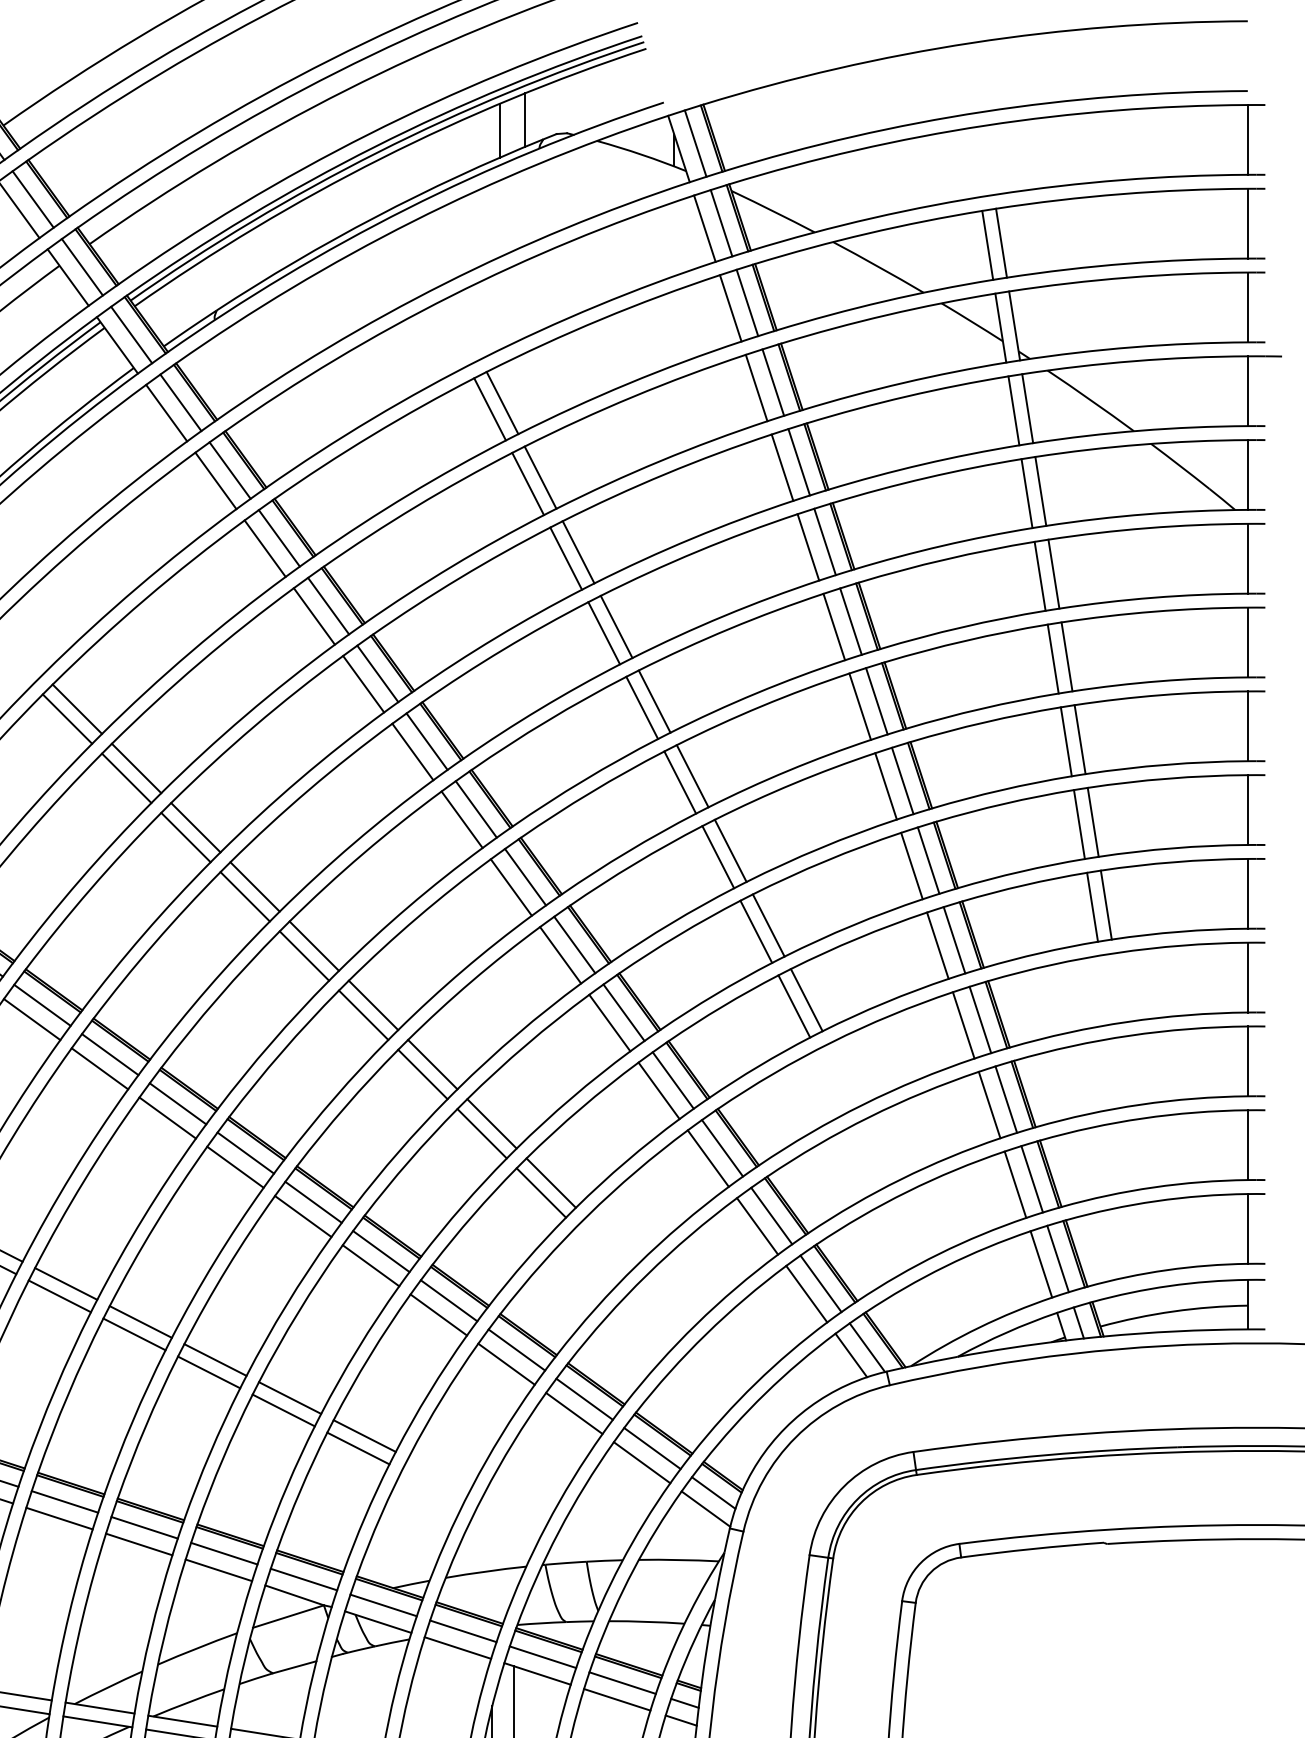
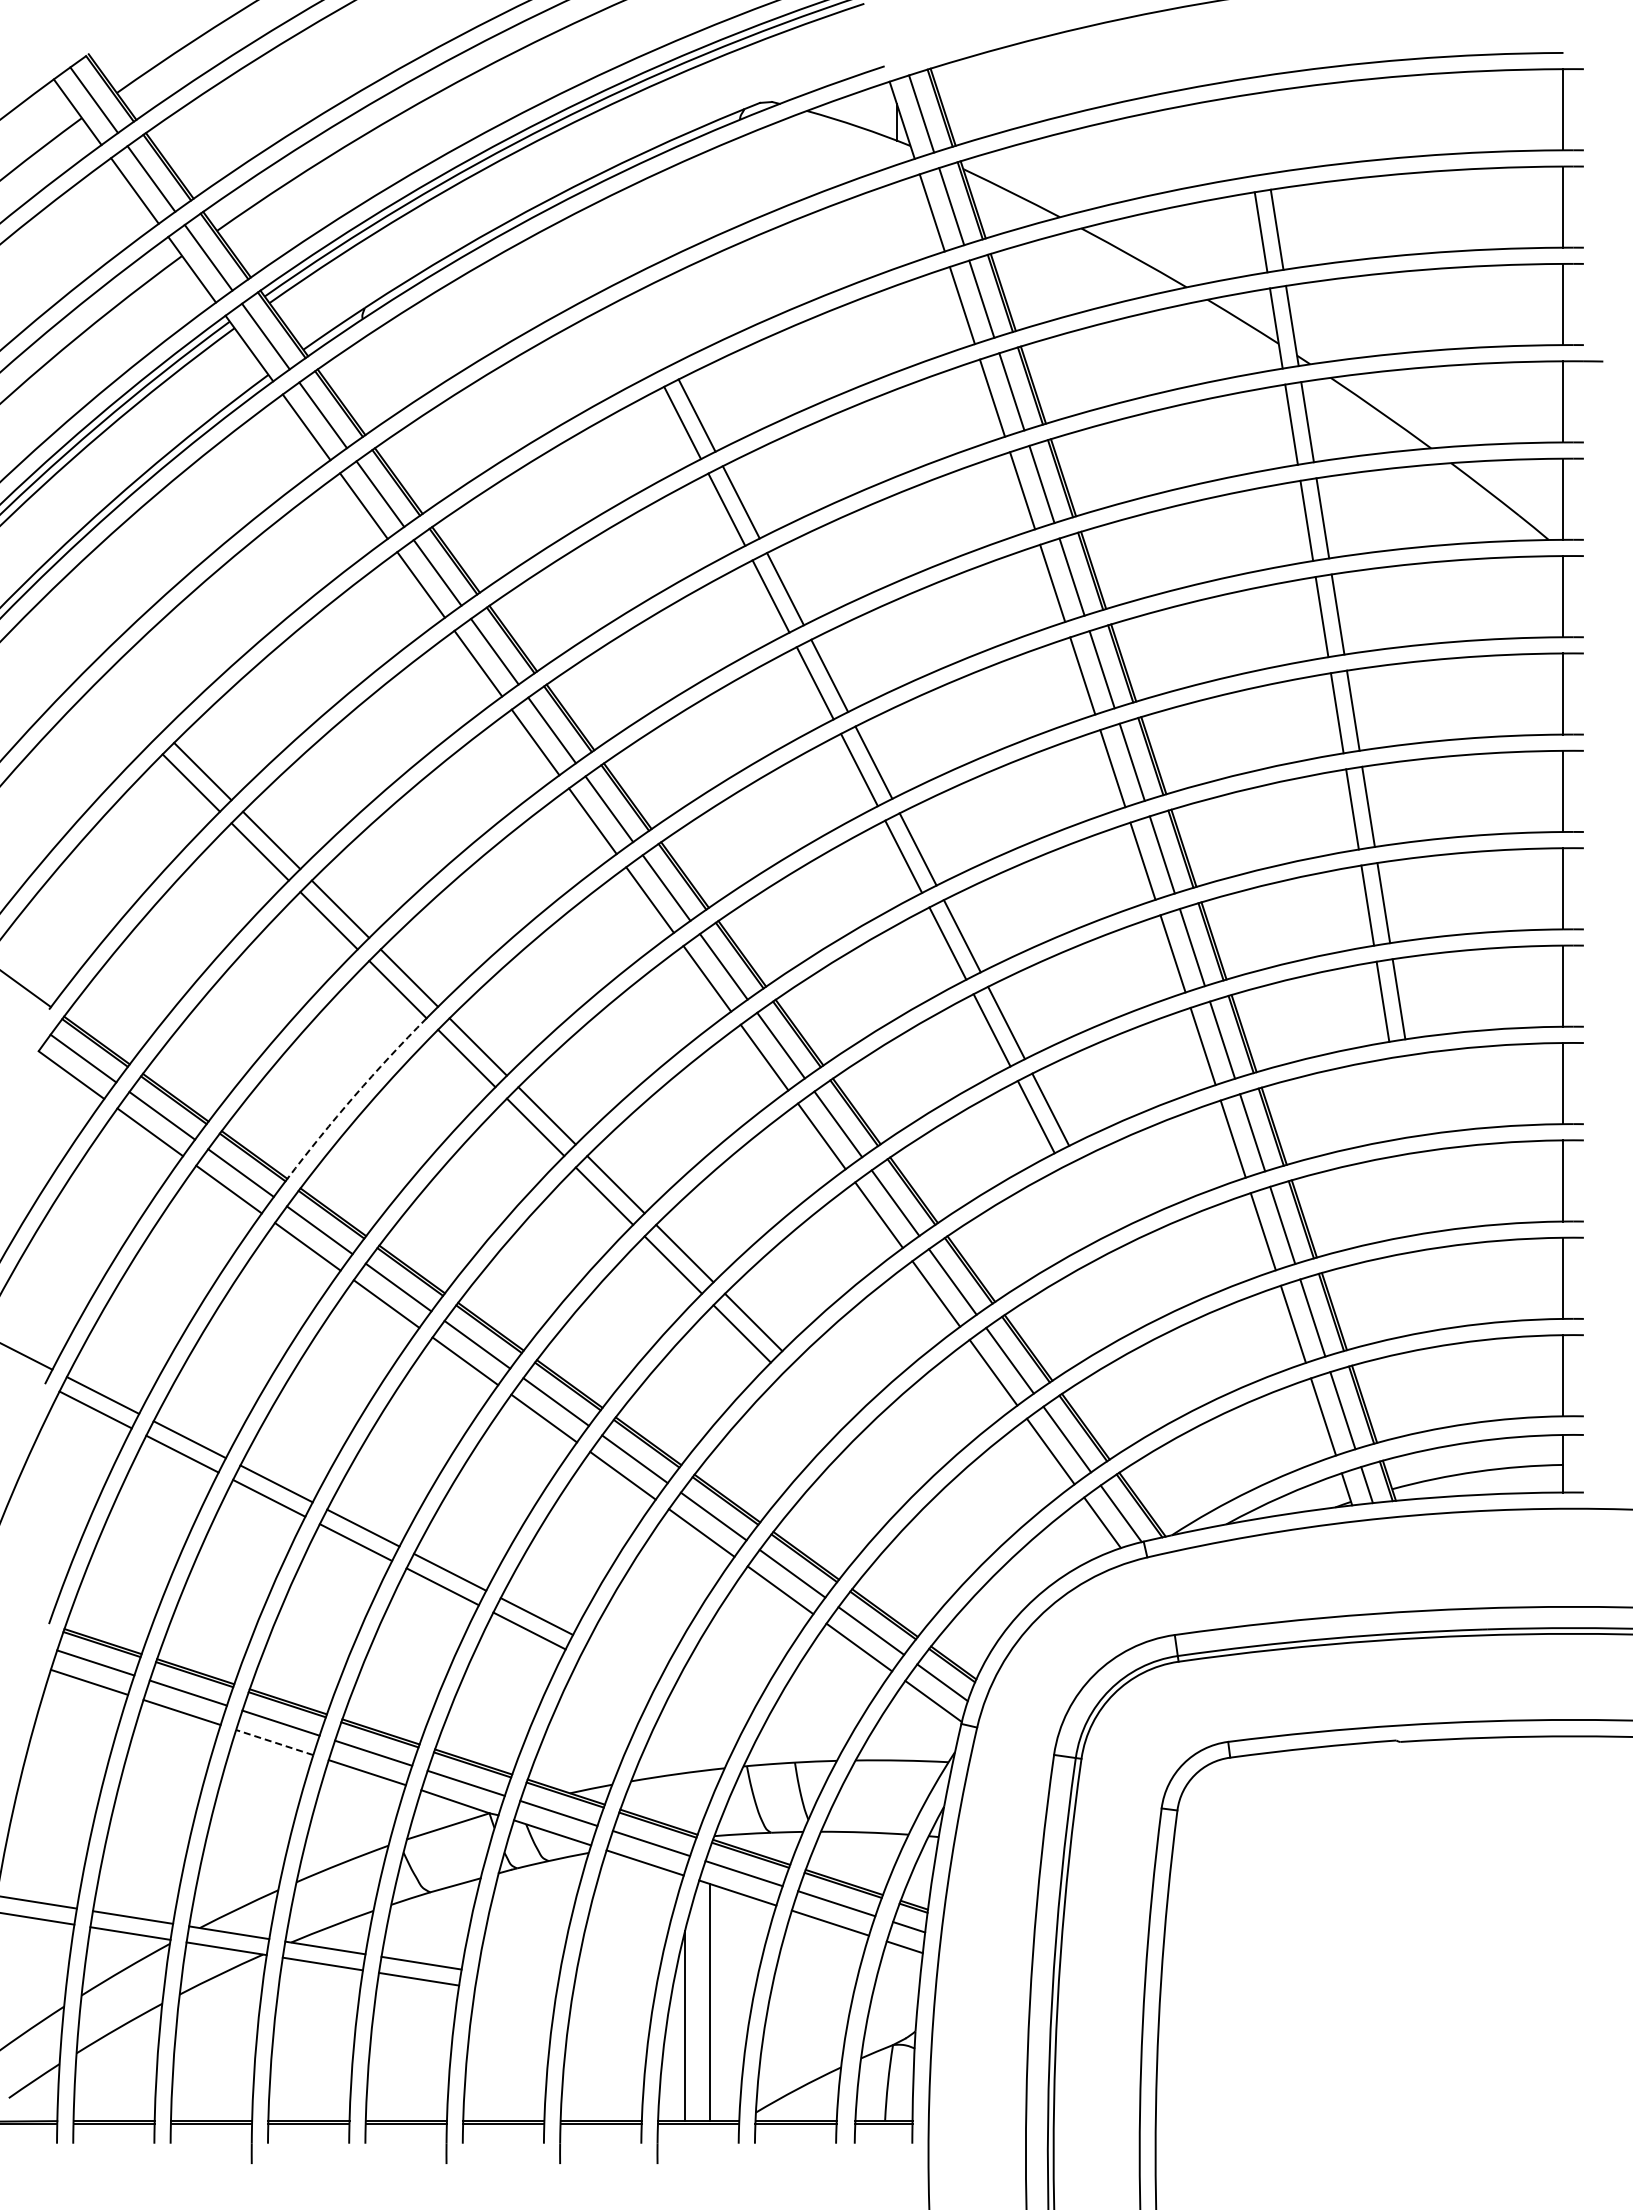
line: (525, 119) -> (723, 86), removed
line: (500, 130) -> (694, 98), removed
arc: (207, 988) -> (354, 1096), solid -> dashed
line: (139, 1544) -> (274, 1742), solid -> dashed

